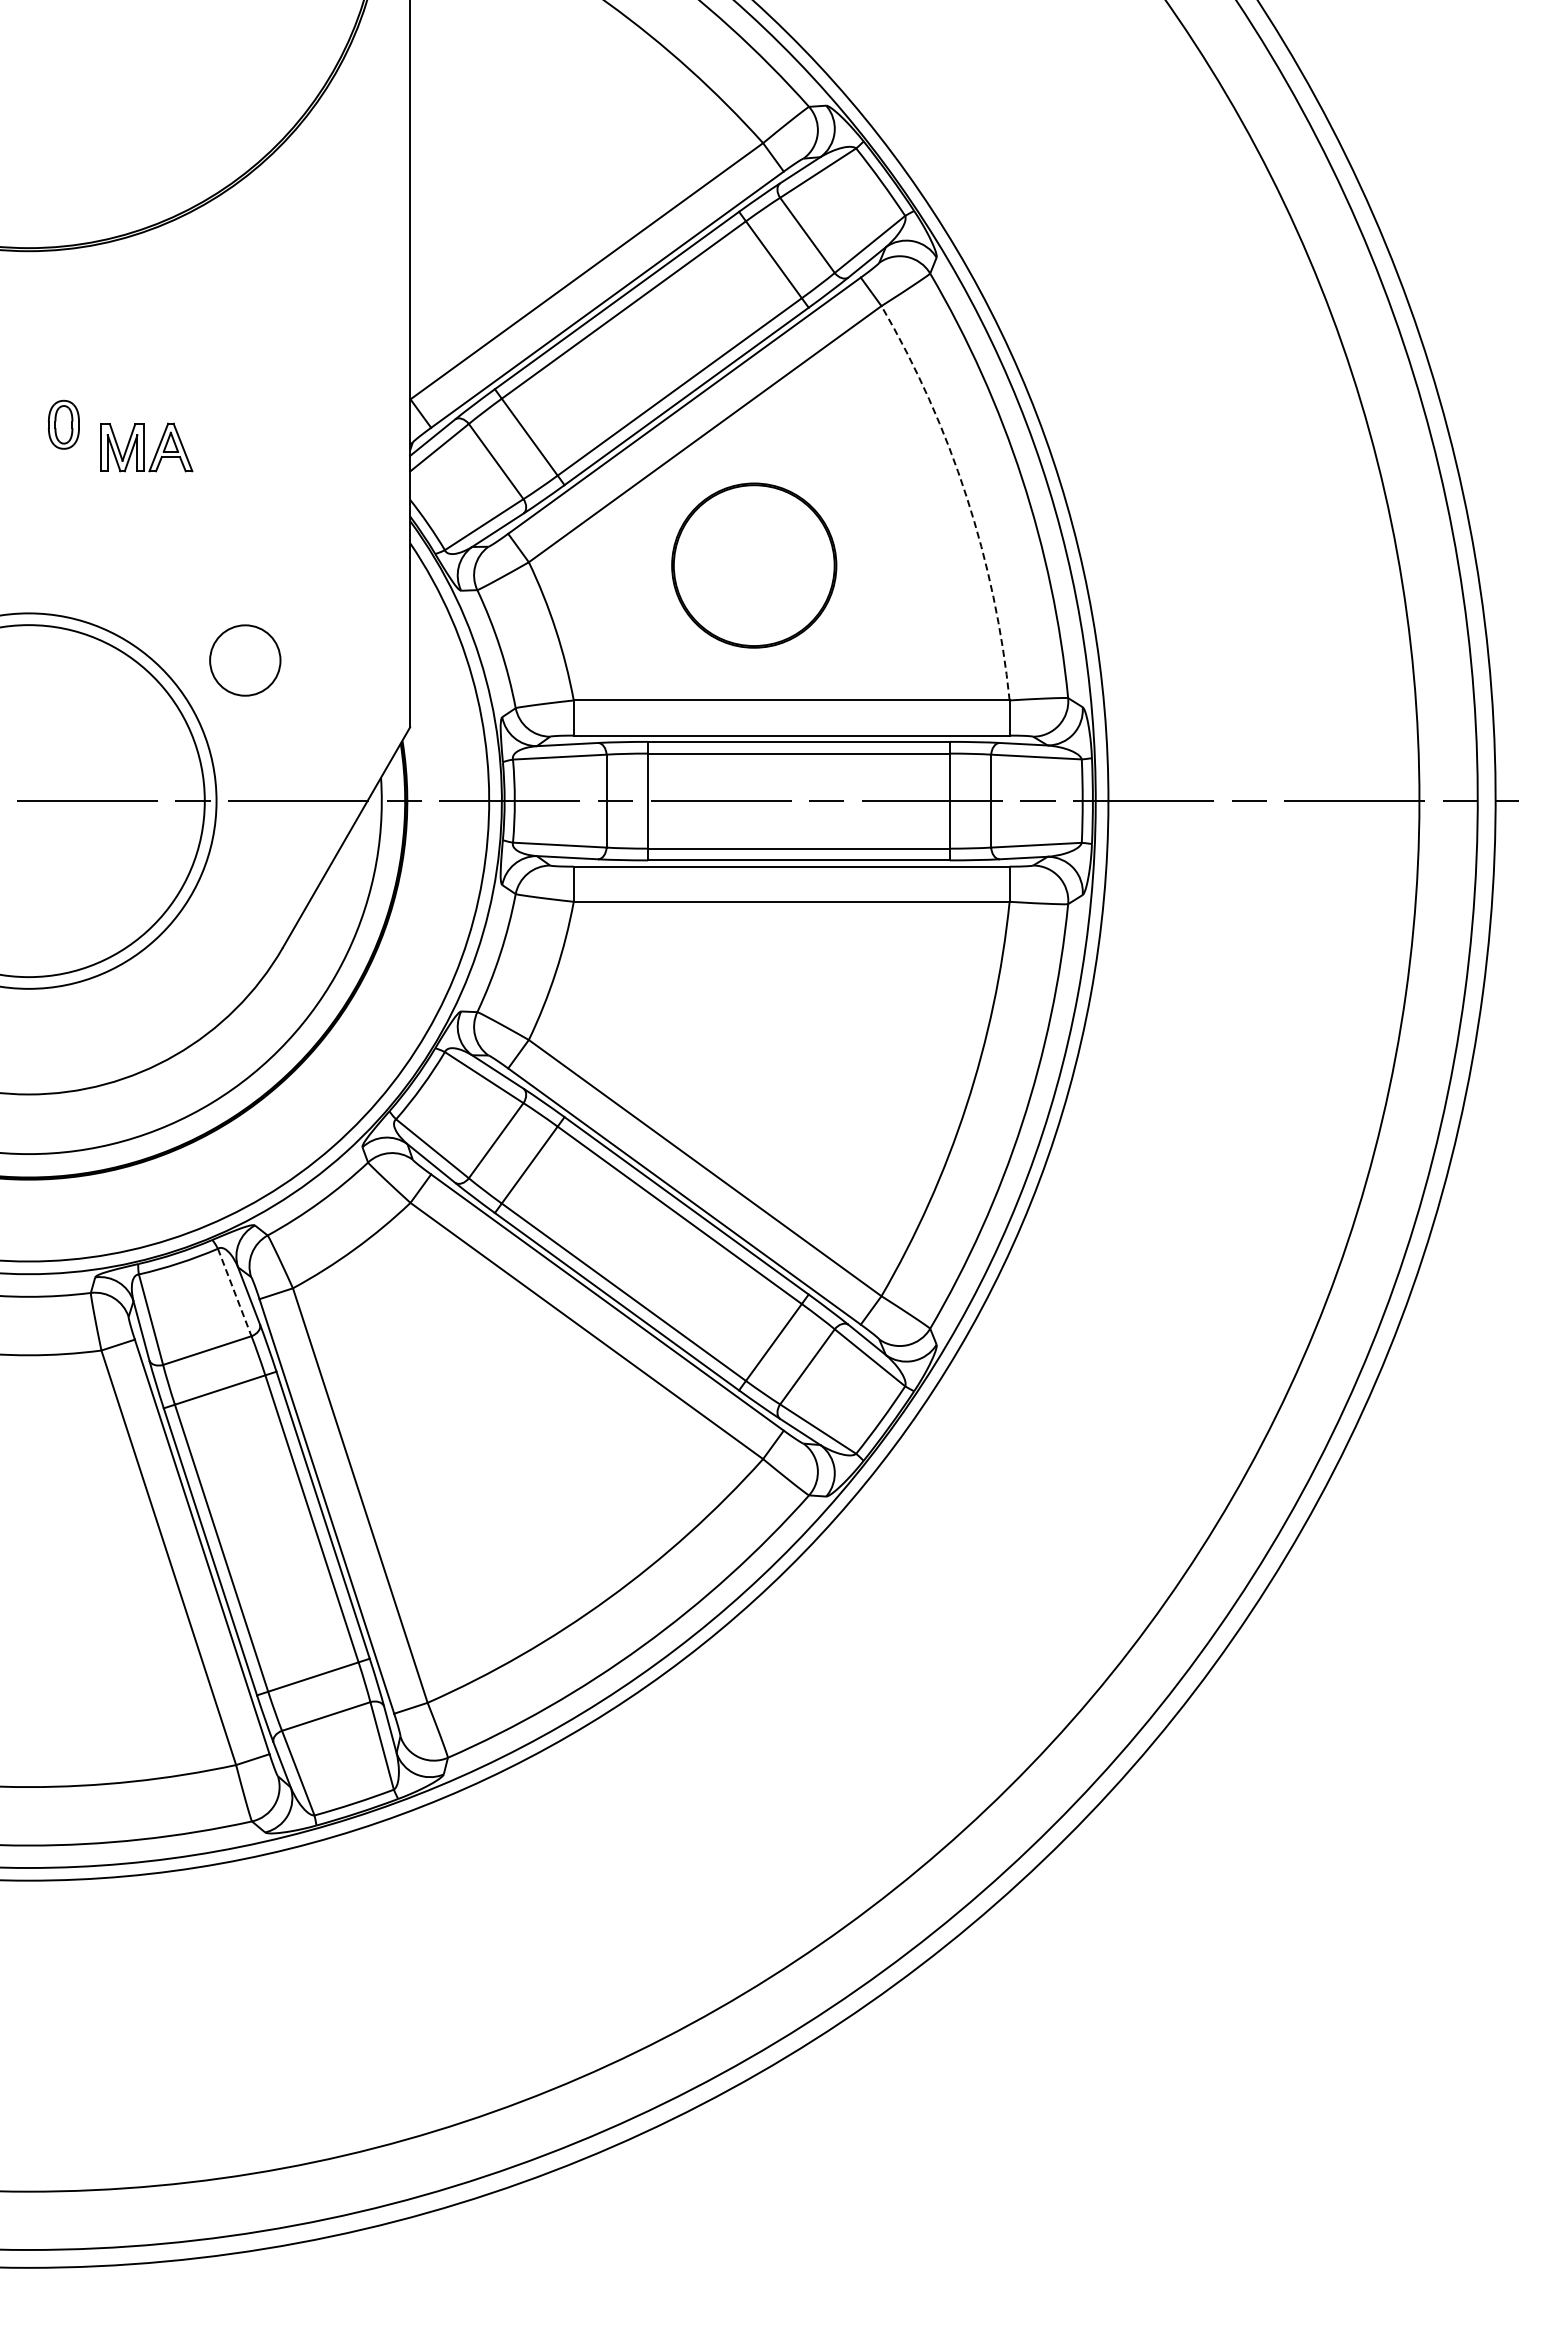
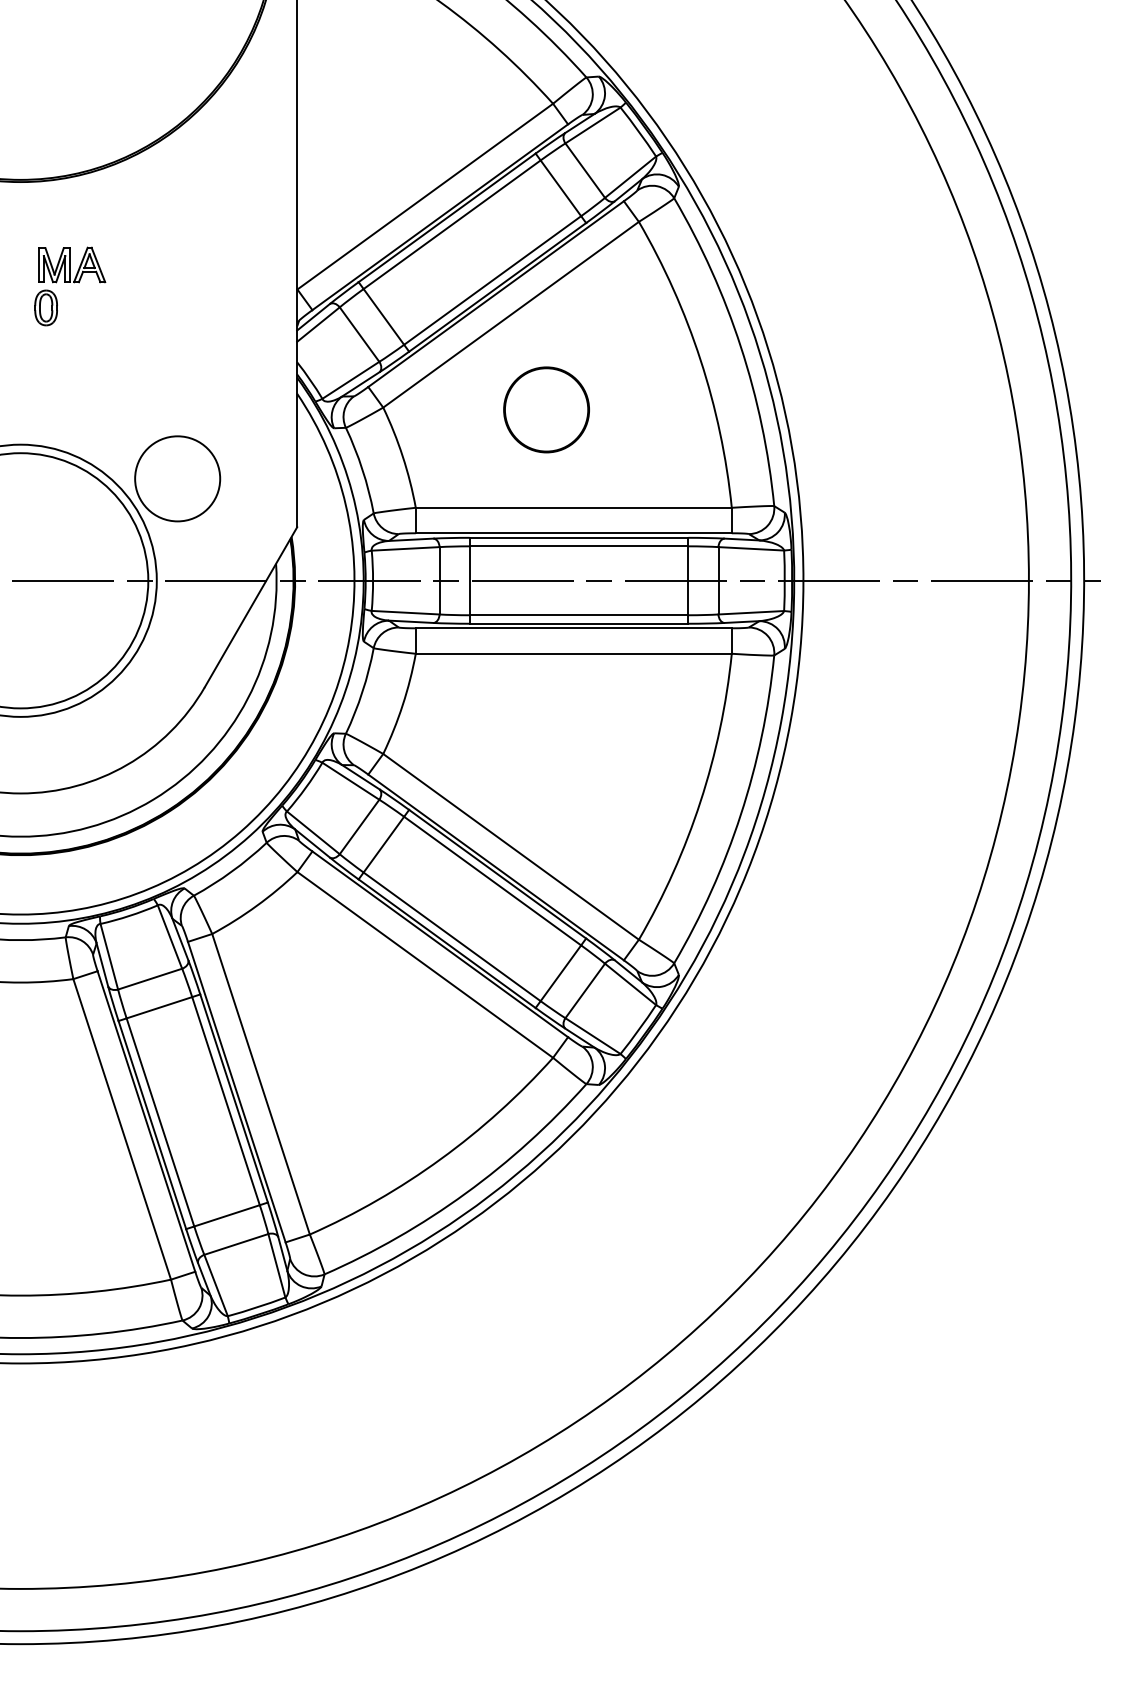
part: (146, 447) -> (71, 264), moved
arc: (966, 496) -> (700, 359), dashed -> solid
part: (753, 564) -> (546, 409), size x0.71
circle: (244, 660) -> (177, 478), size x1.67
line: (234, 1292) -> (169, 937), dashed -> solid

